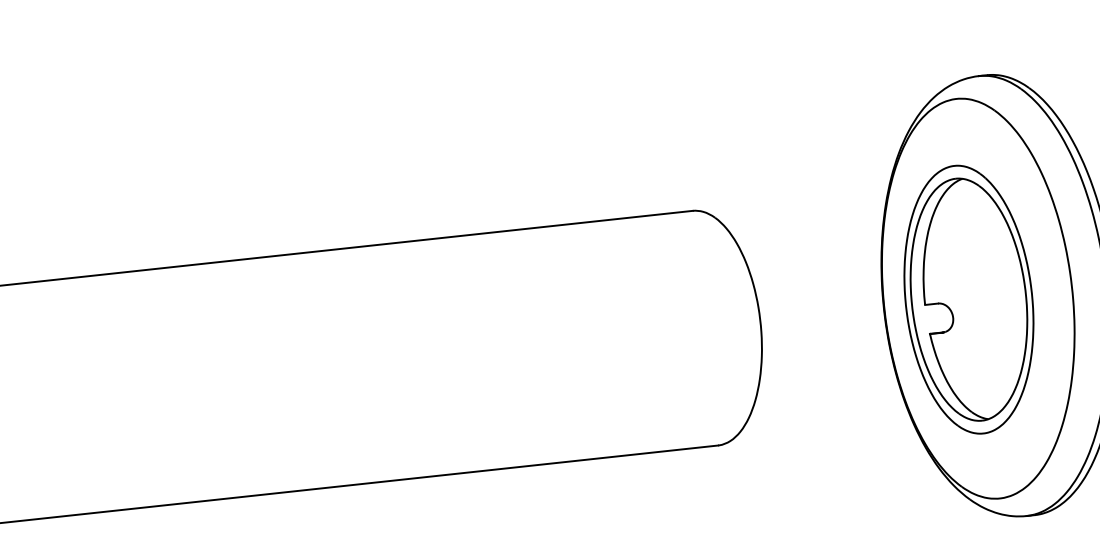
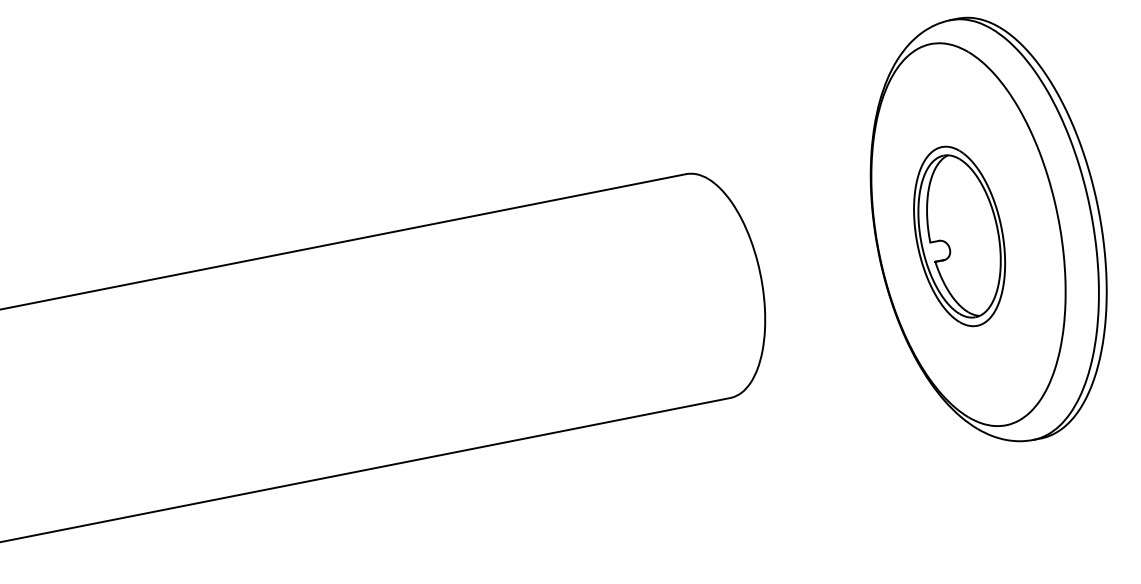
part: (968, 299) -> (959, 236), size x0.7

